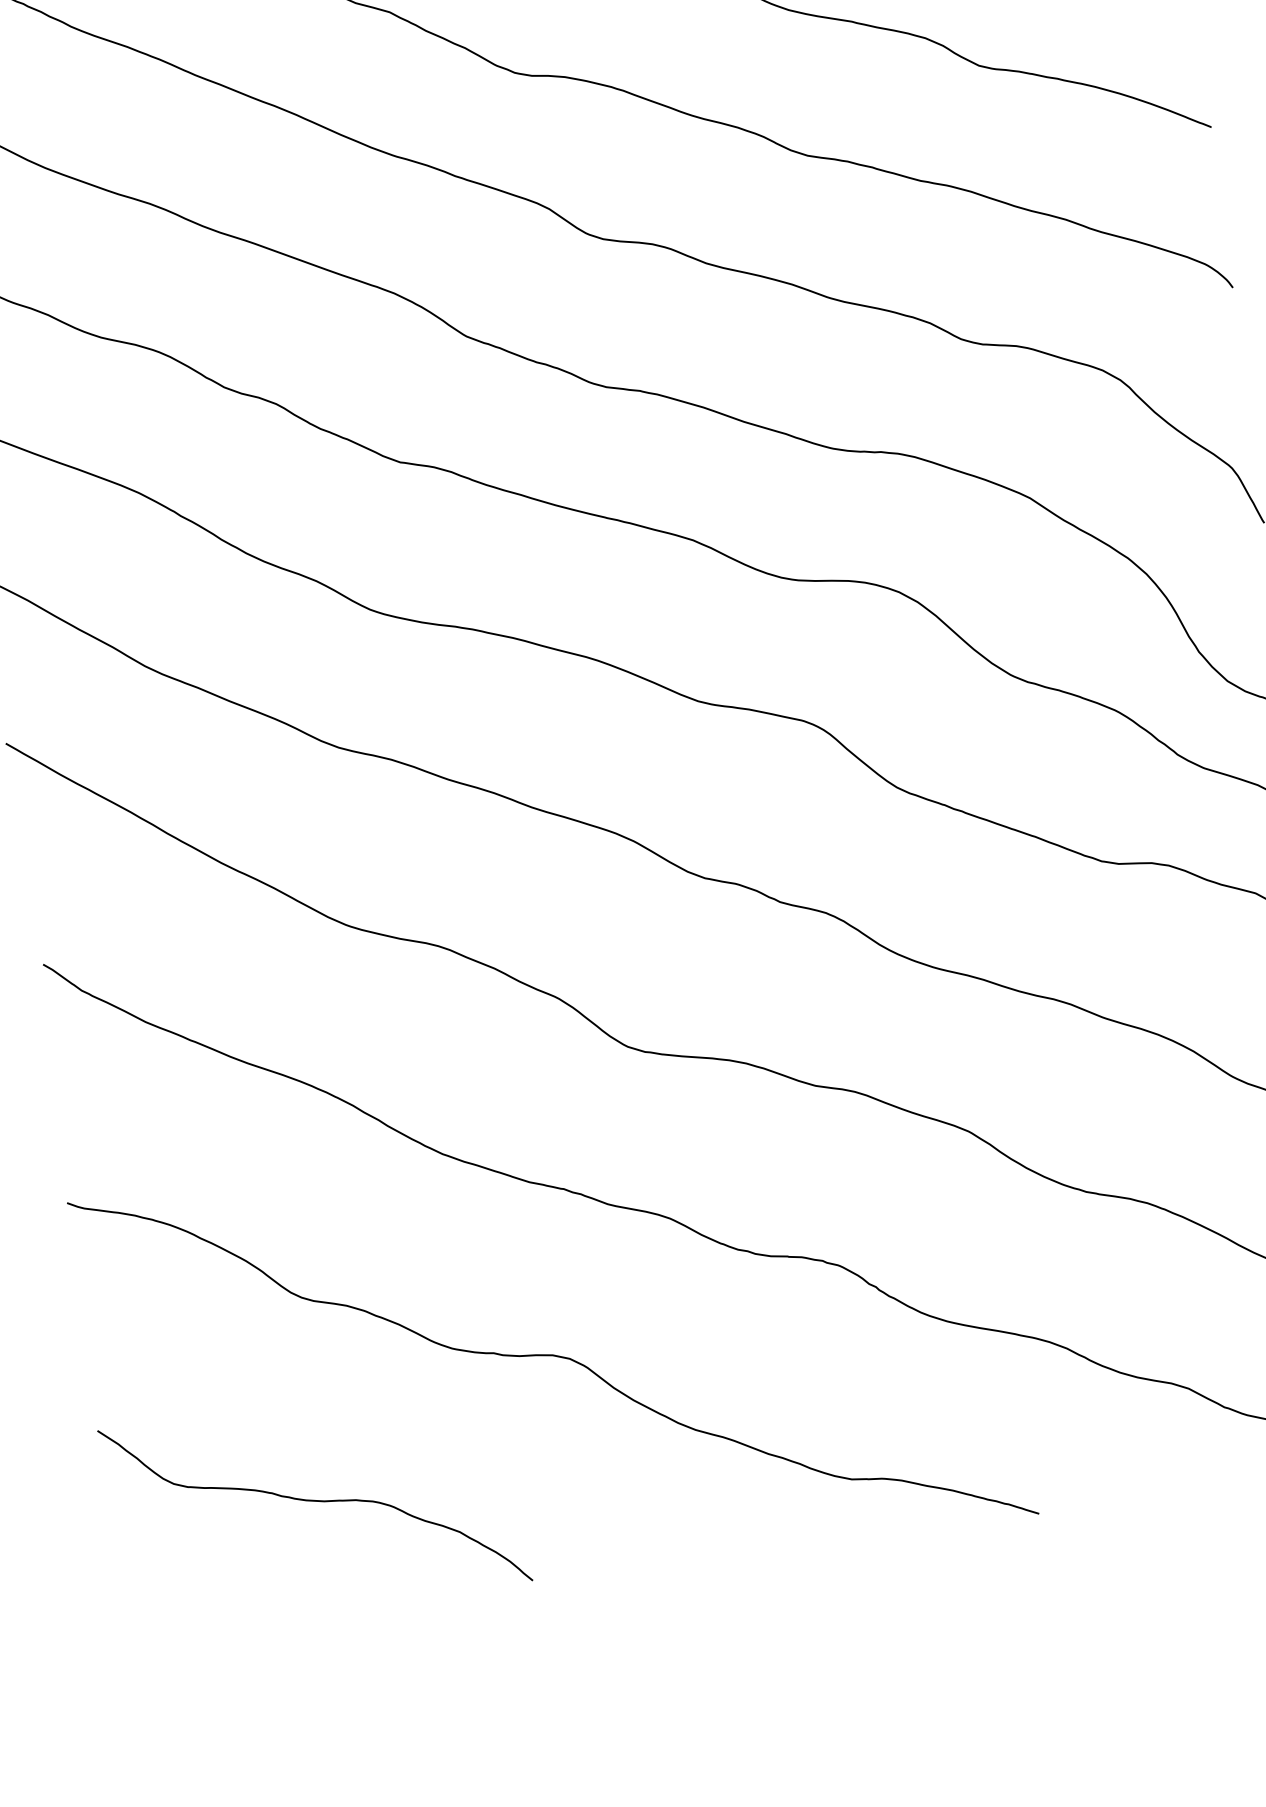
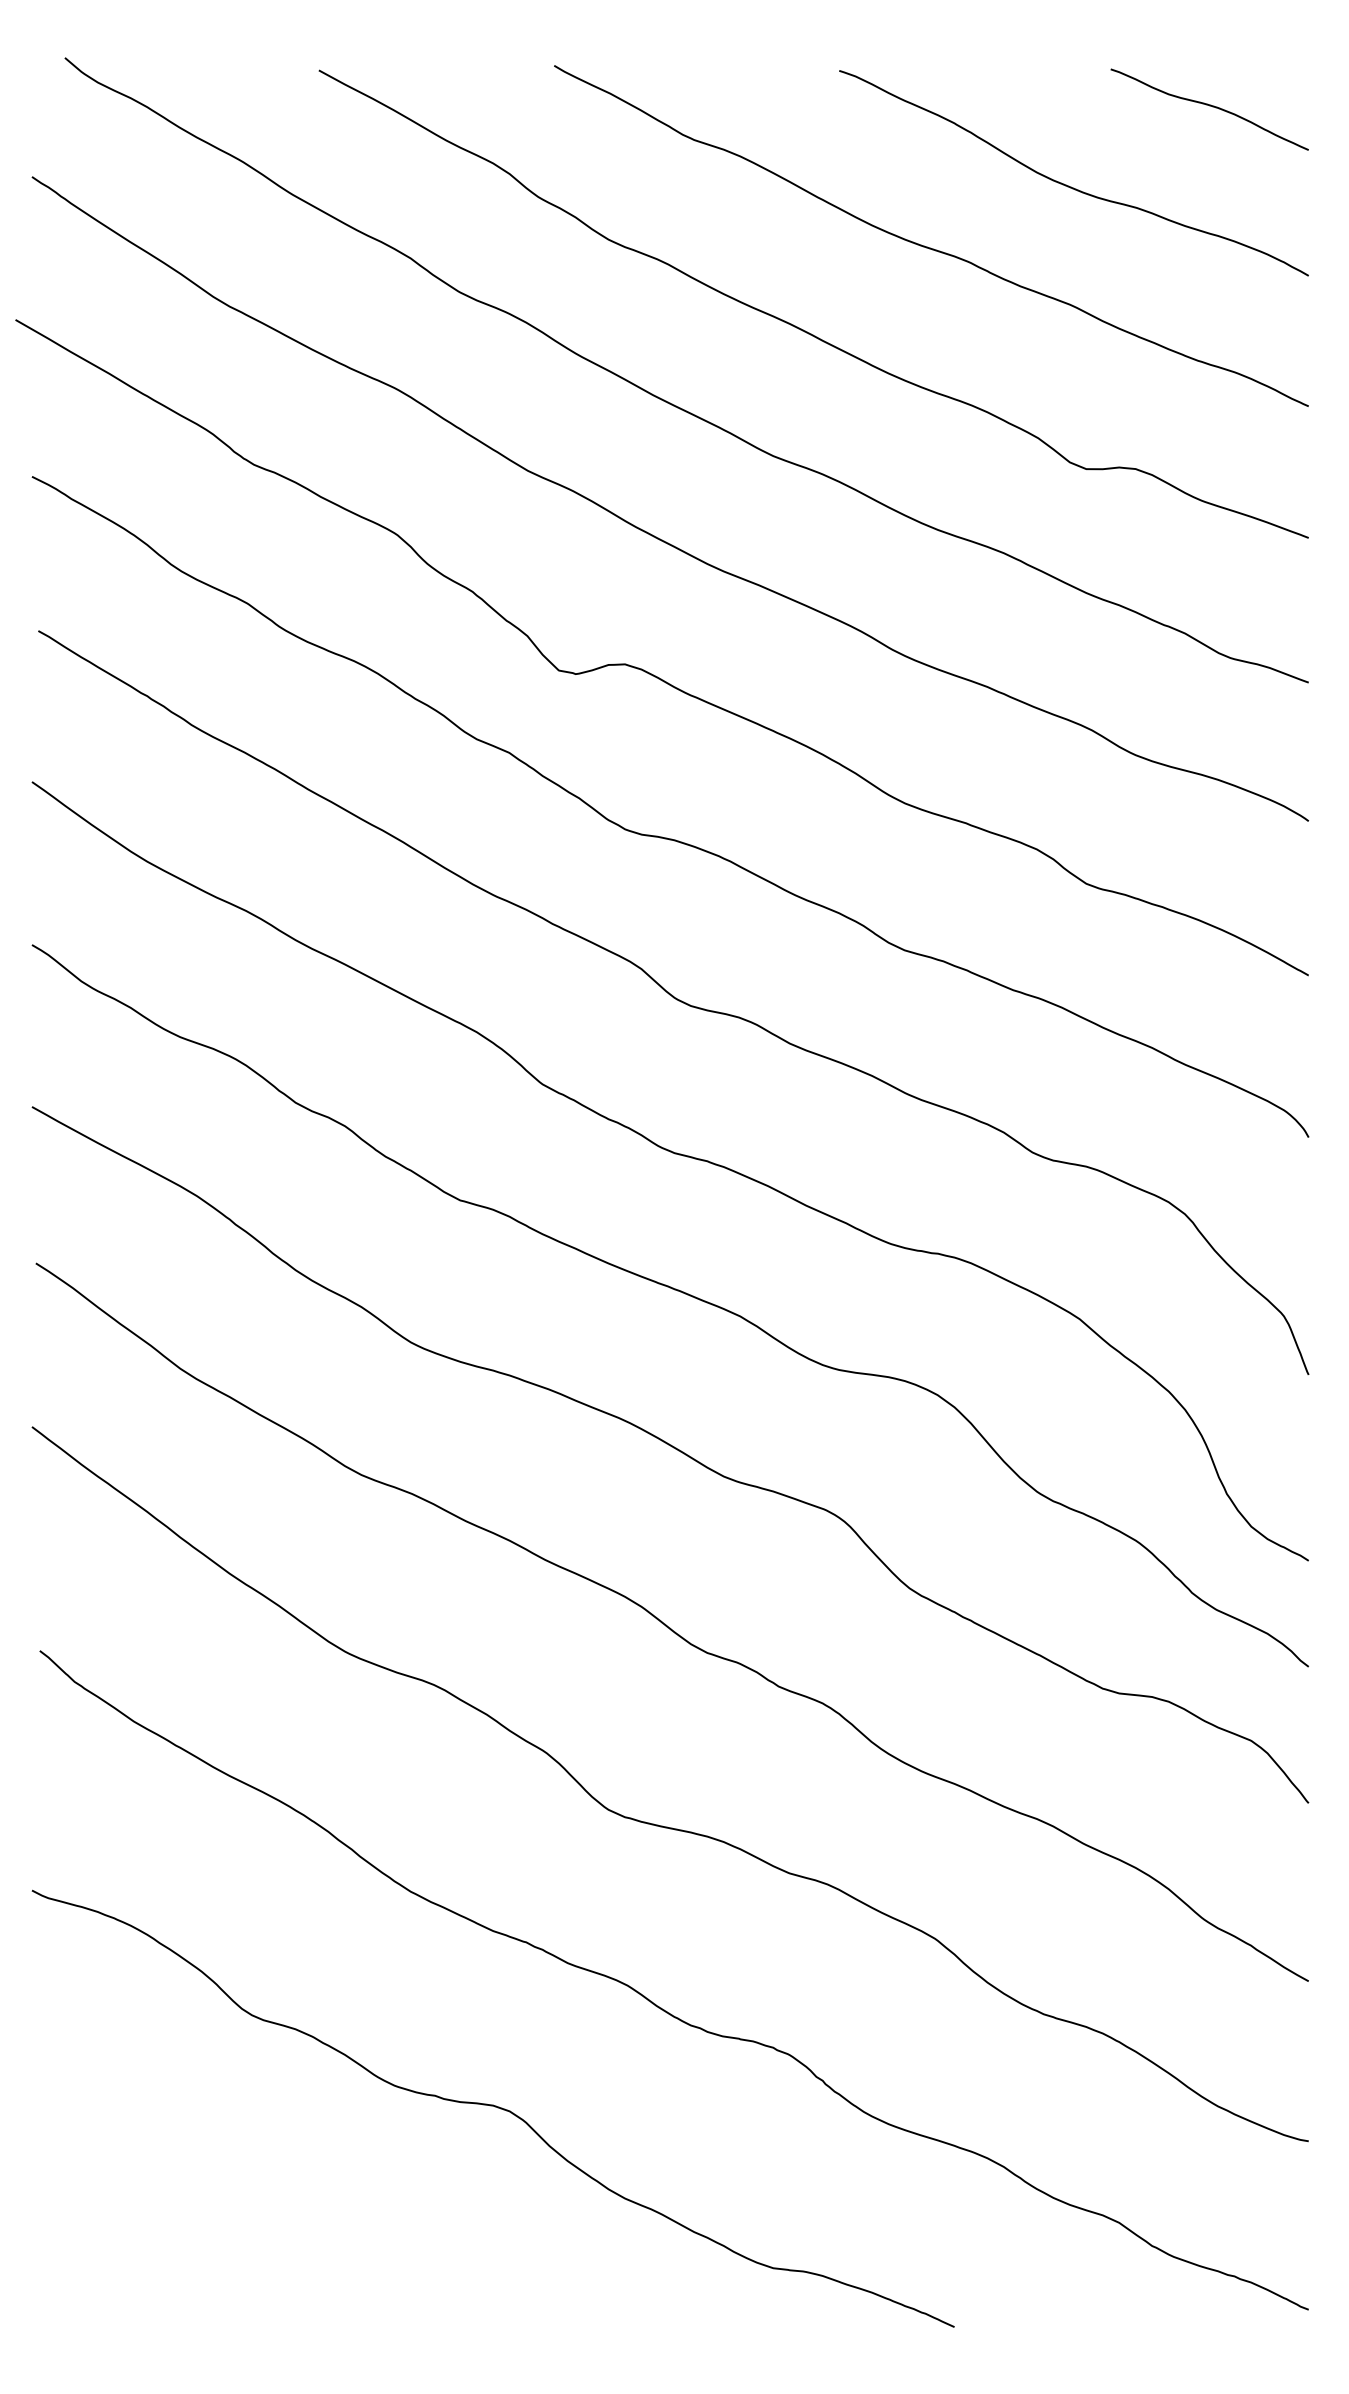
curve: (314, 1501) -> (237, 2219), removed

